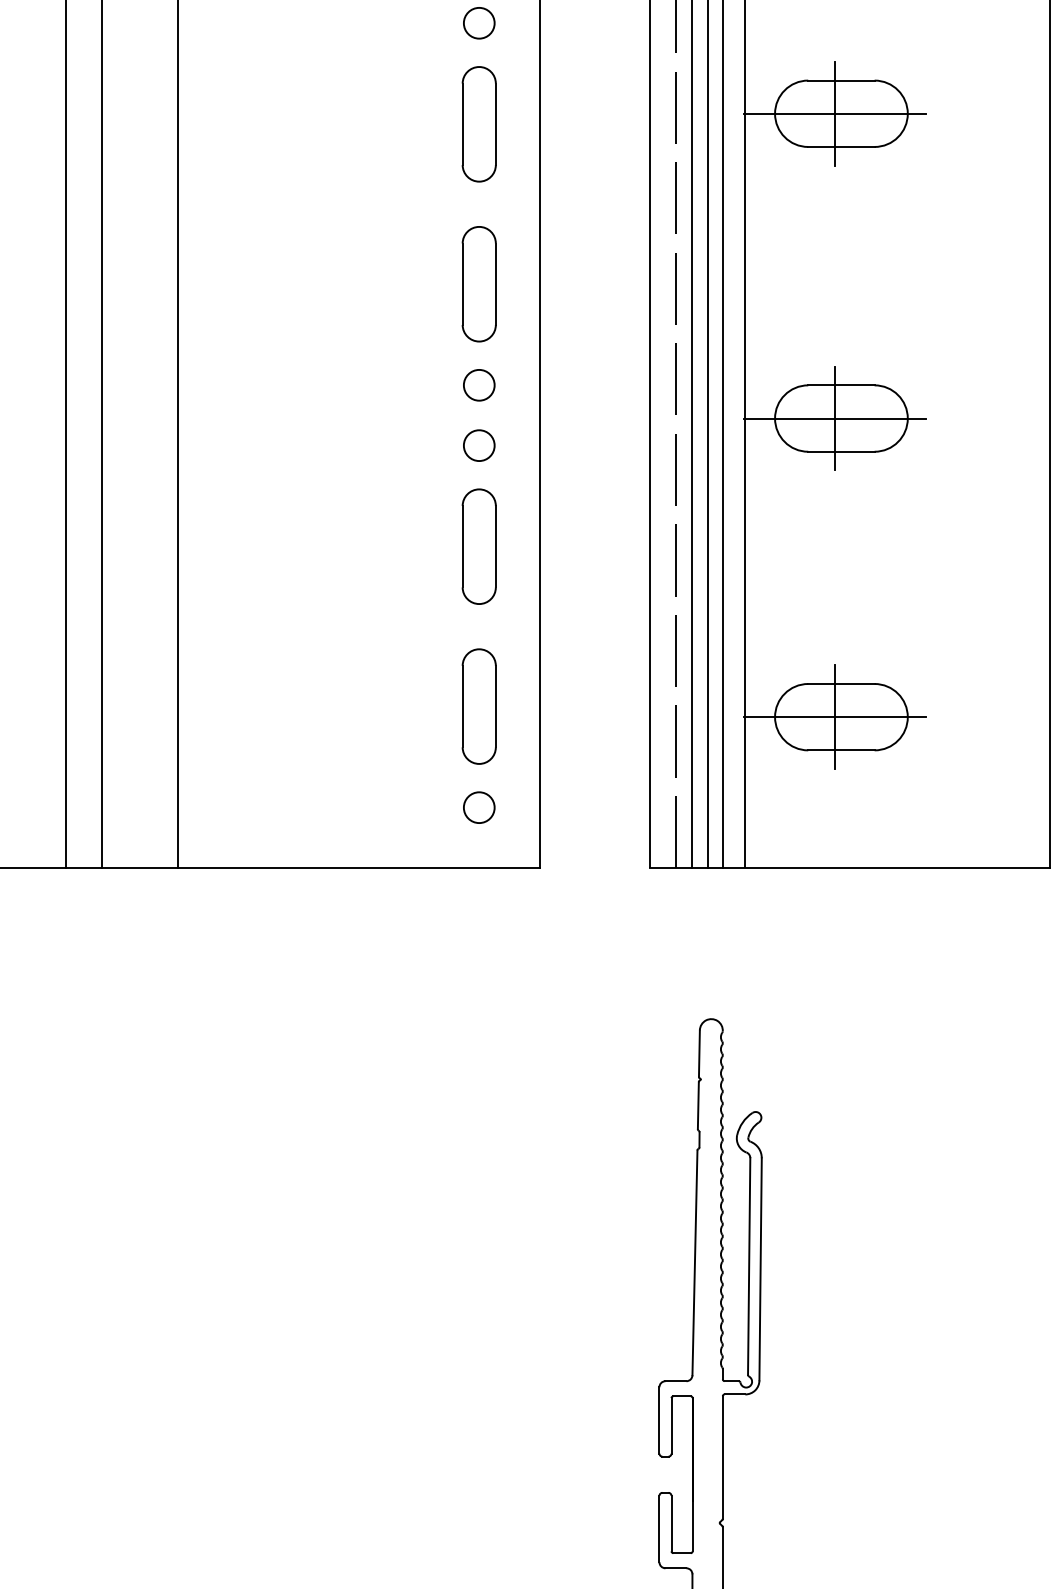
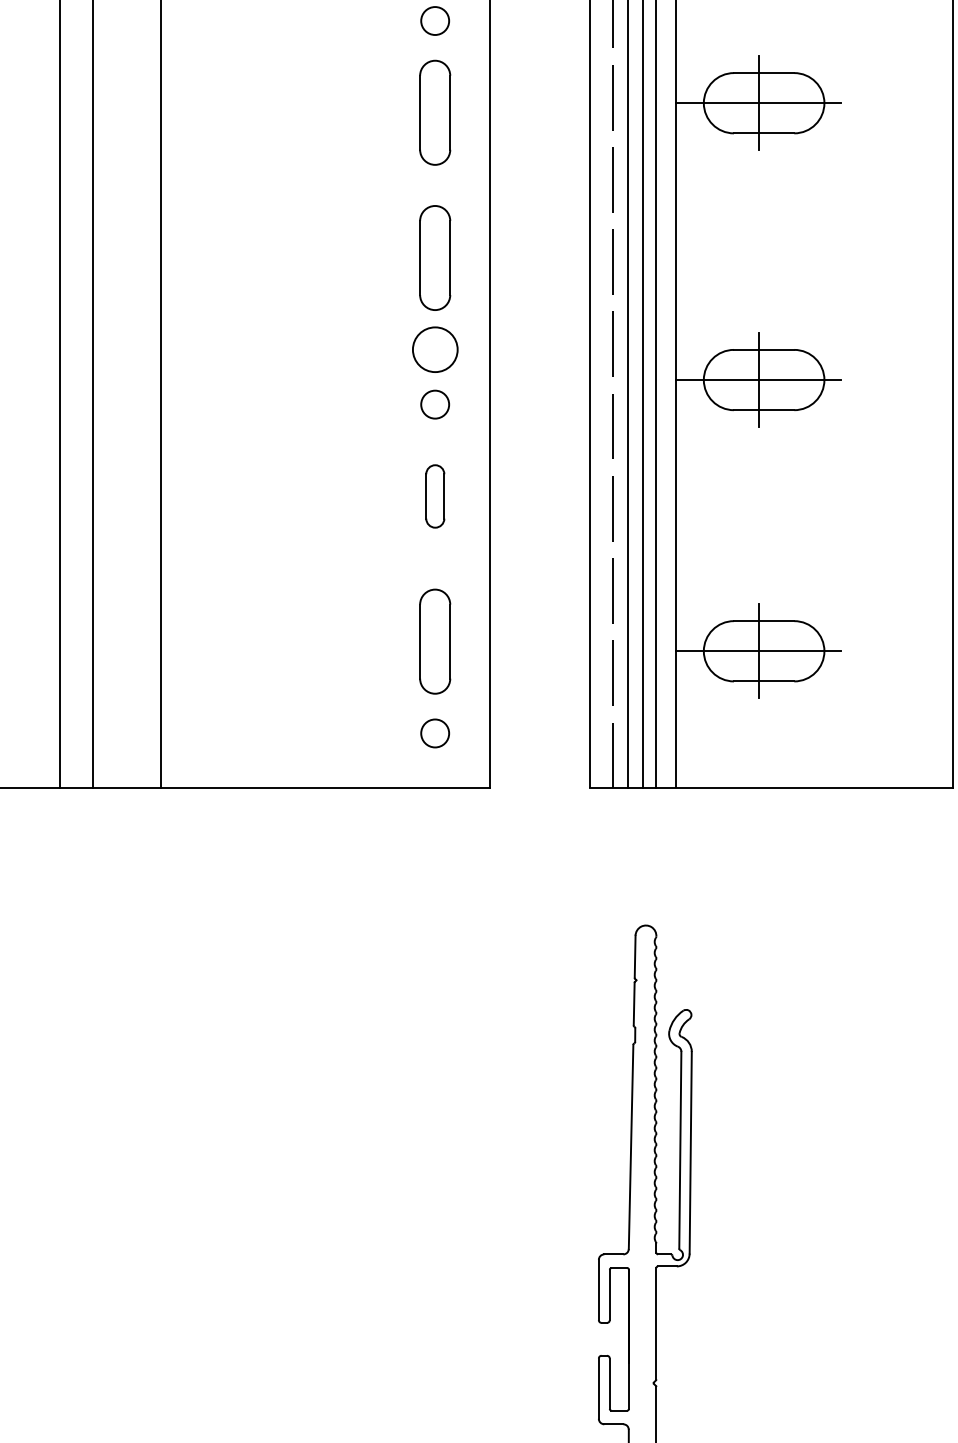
circle: (478, 384) -> (434, 349), size x1.6
part: (479, 546) -> (435, 496), size x0.6

